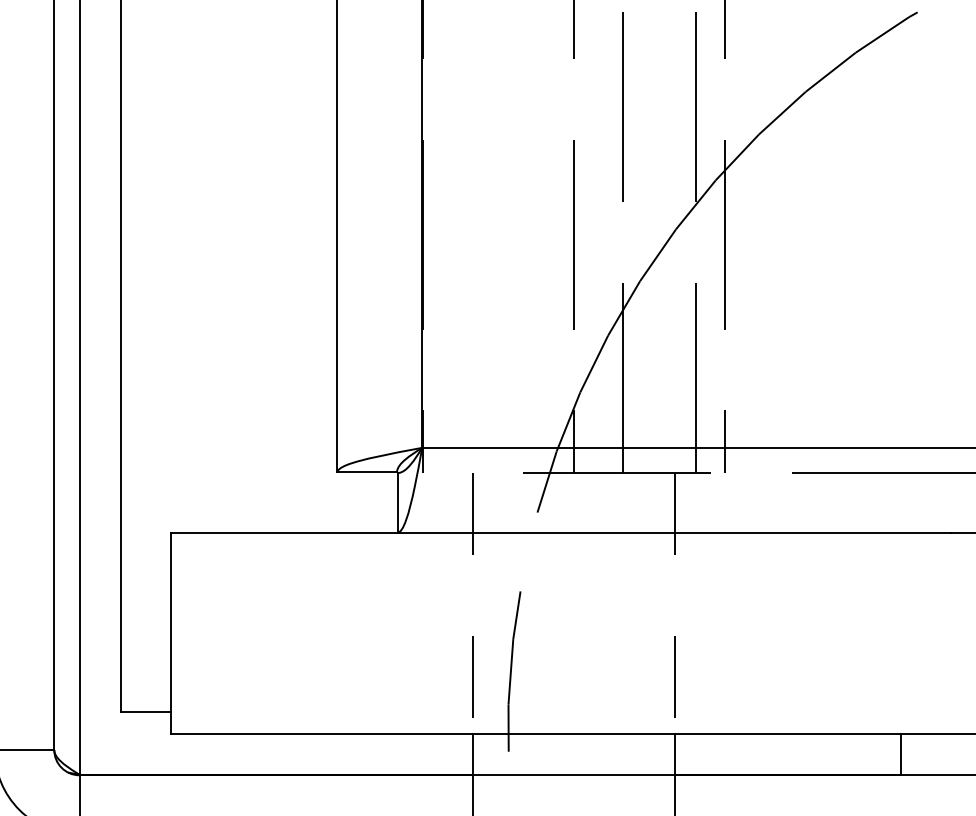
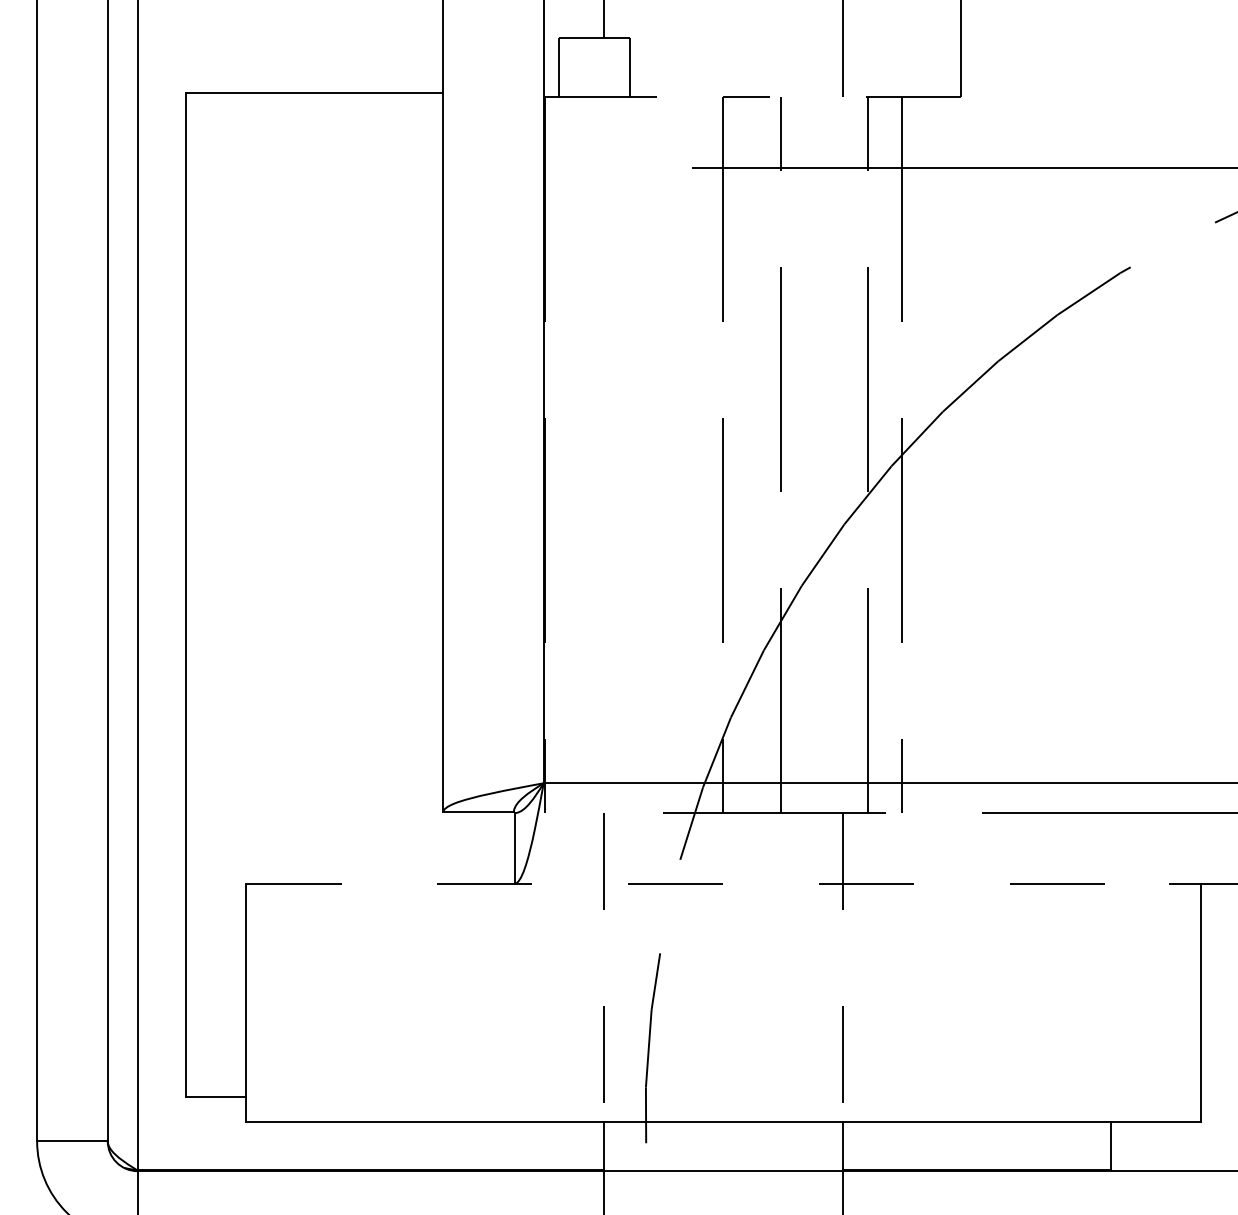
line: (561, 532) -> (708, 883), solid -> dashed

